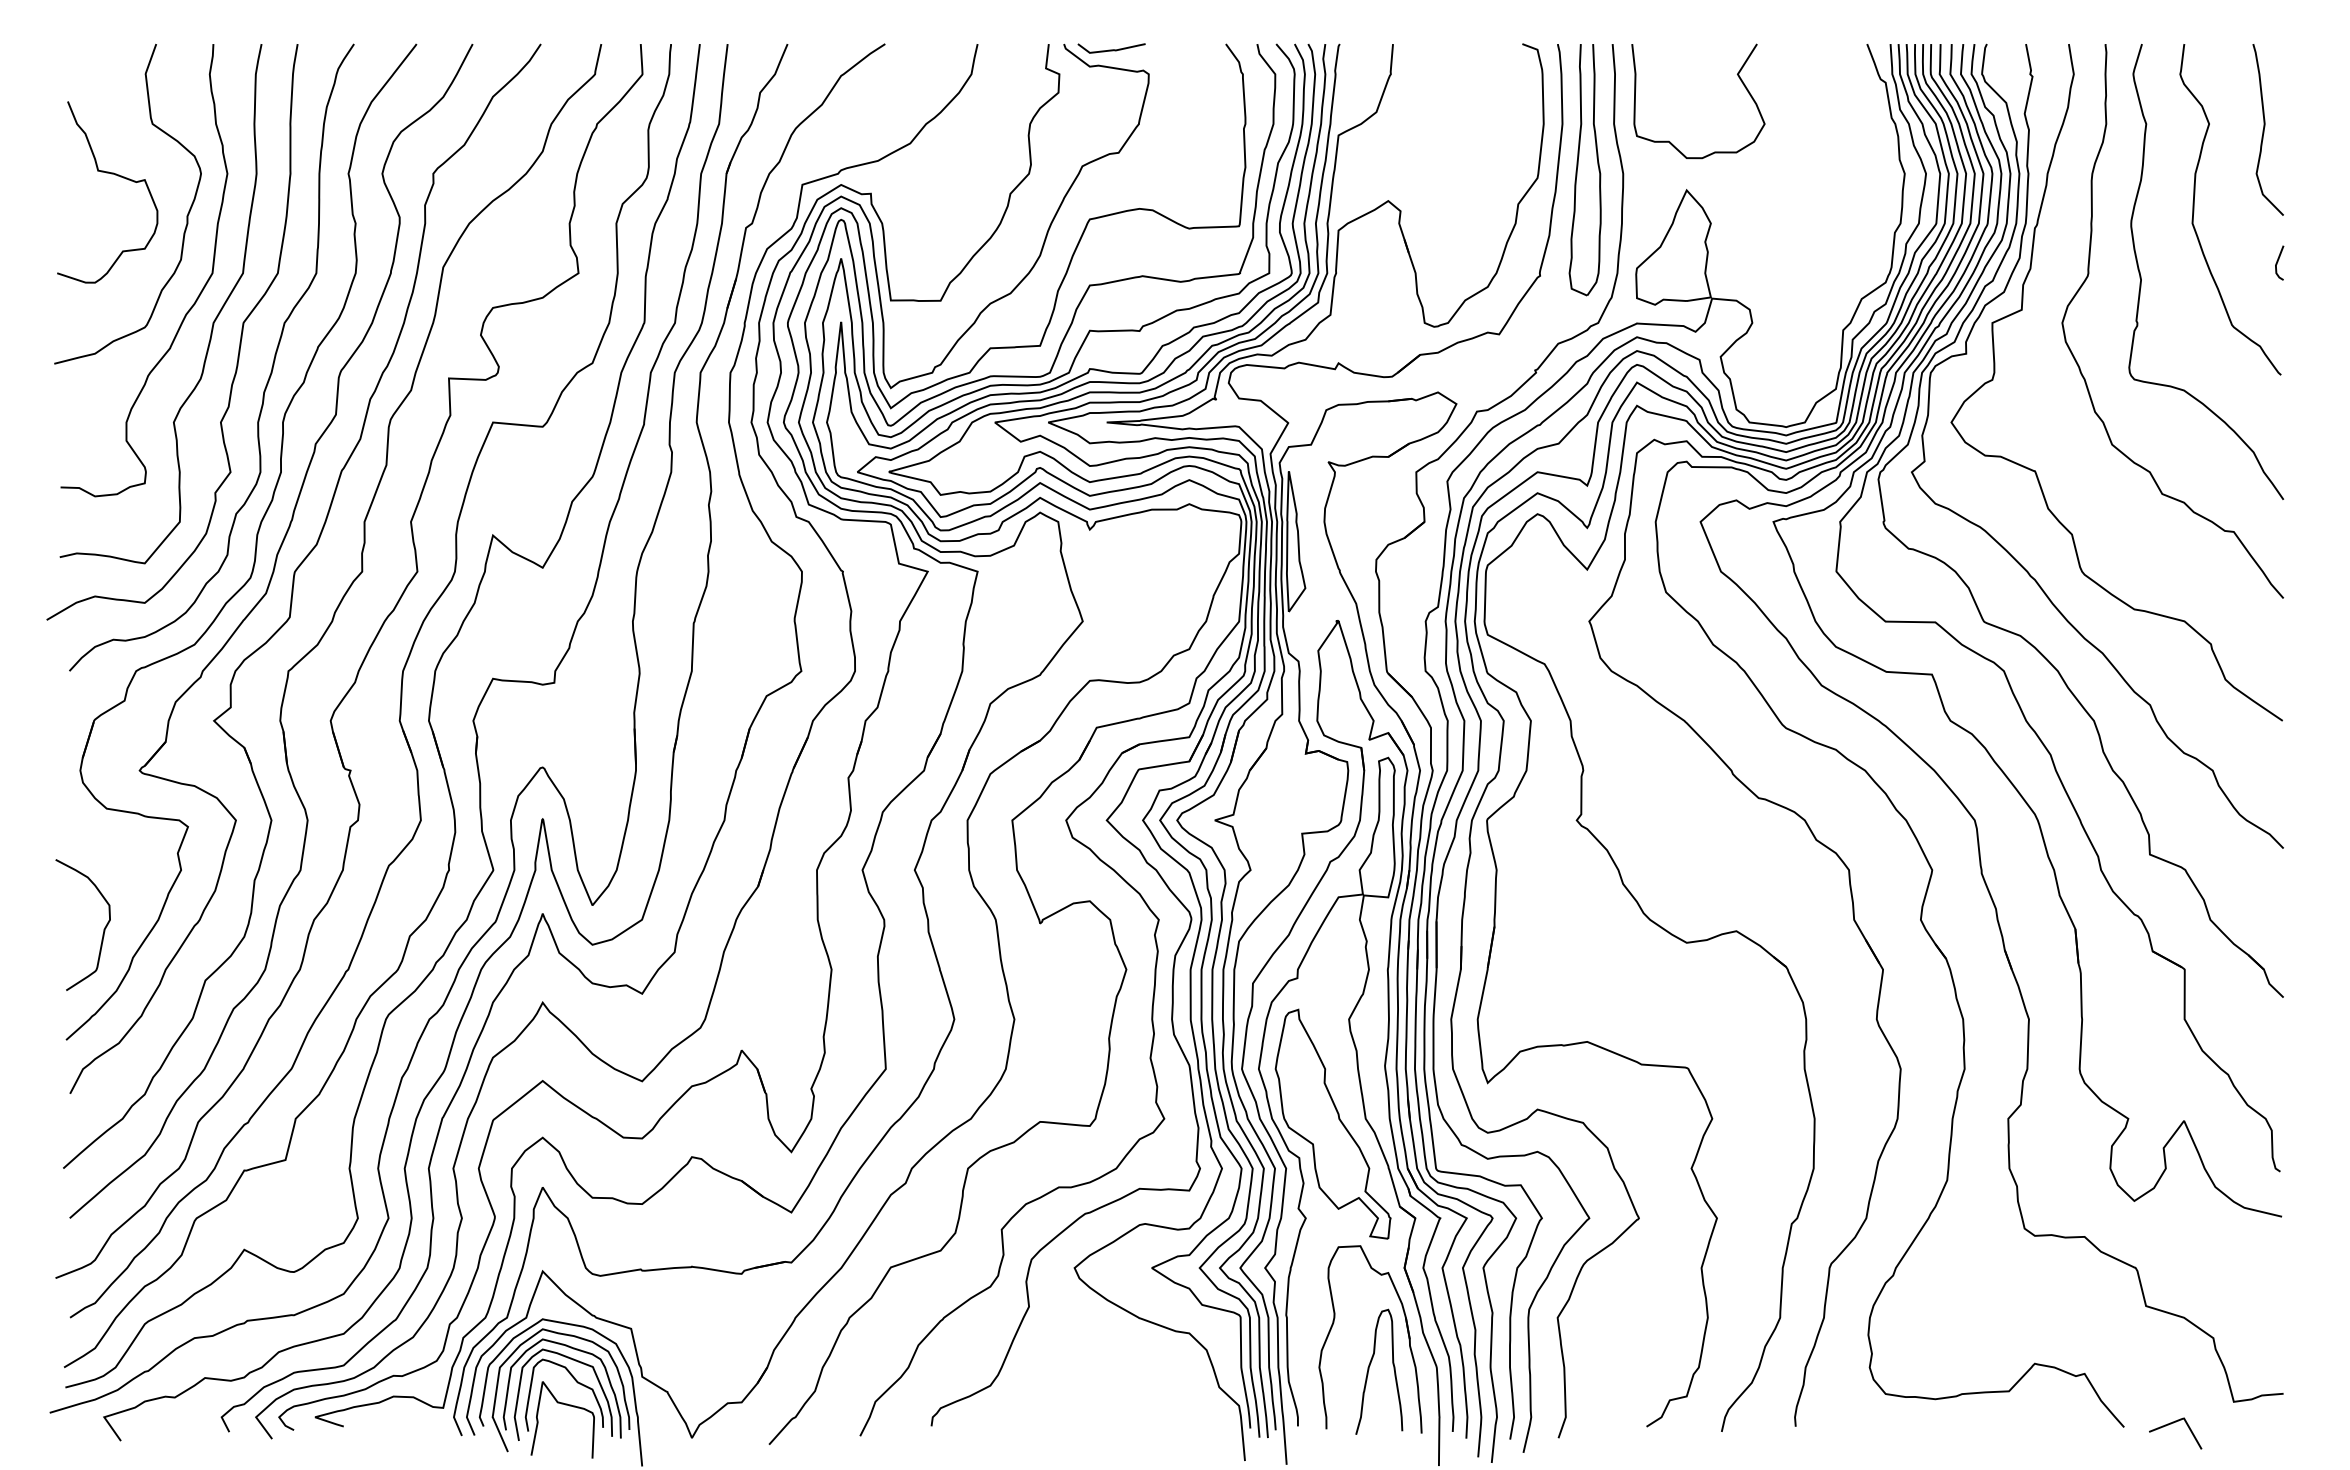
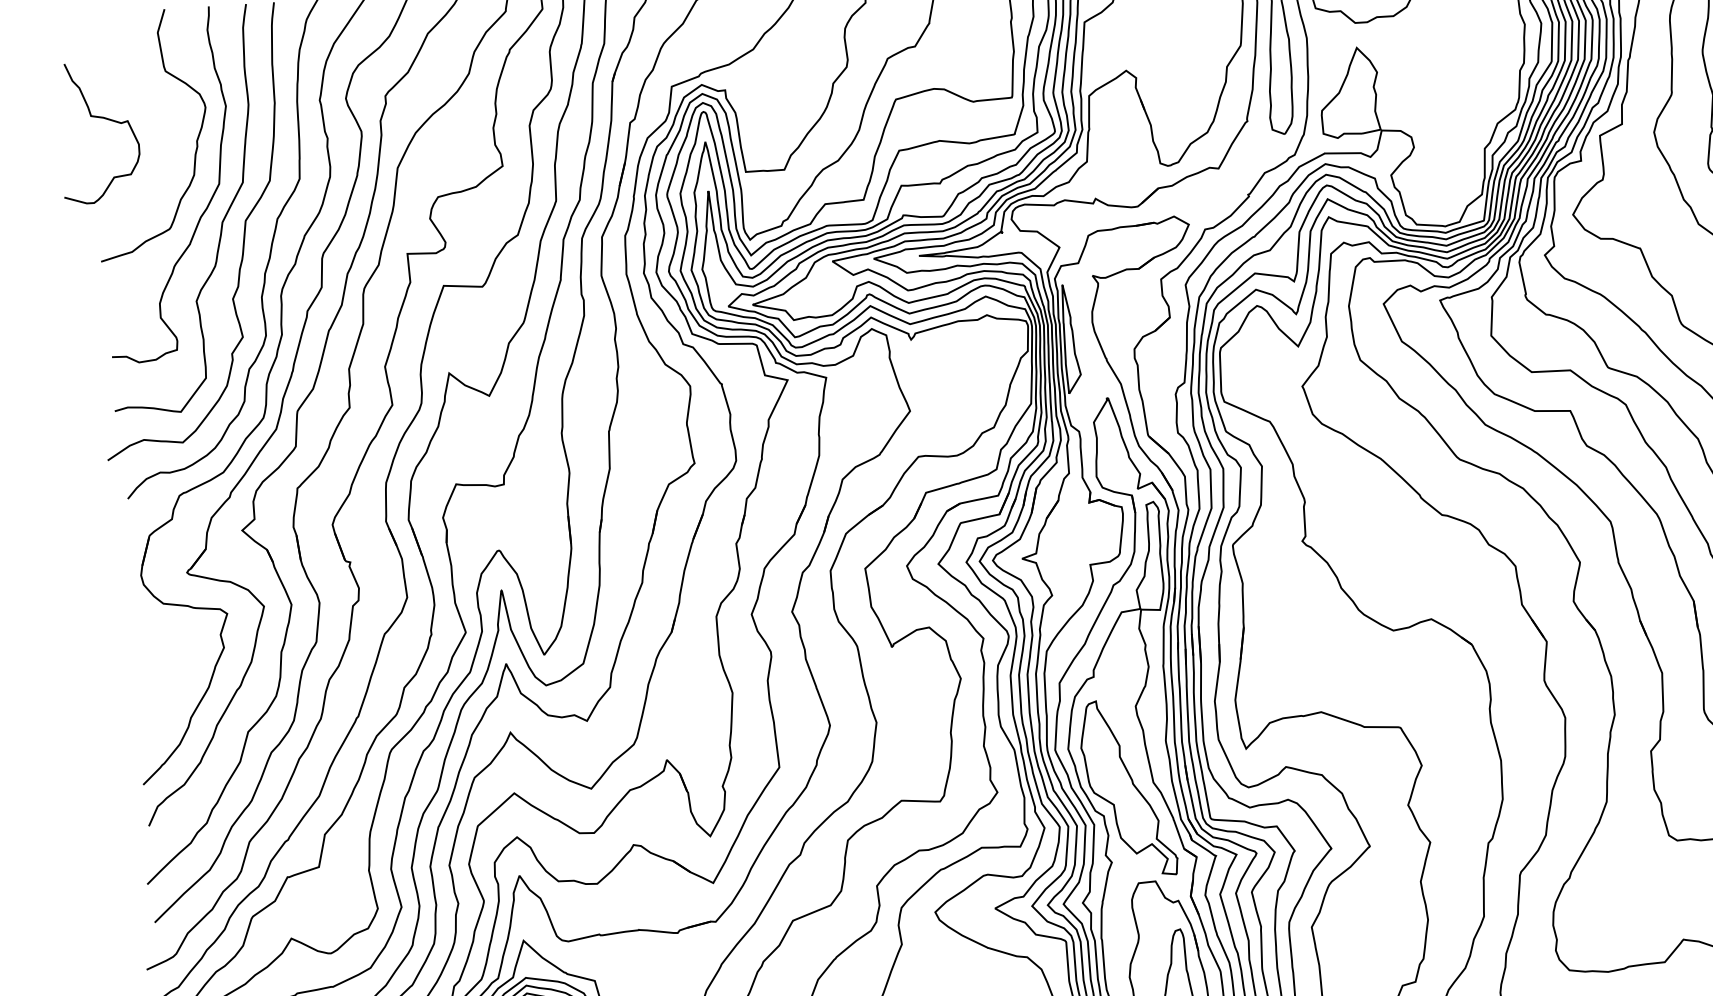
curve: (111, 174) -> (101, 118), moved
curve: (103, 929) -> (166, 697), removed

